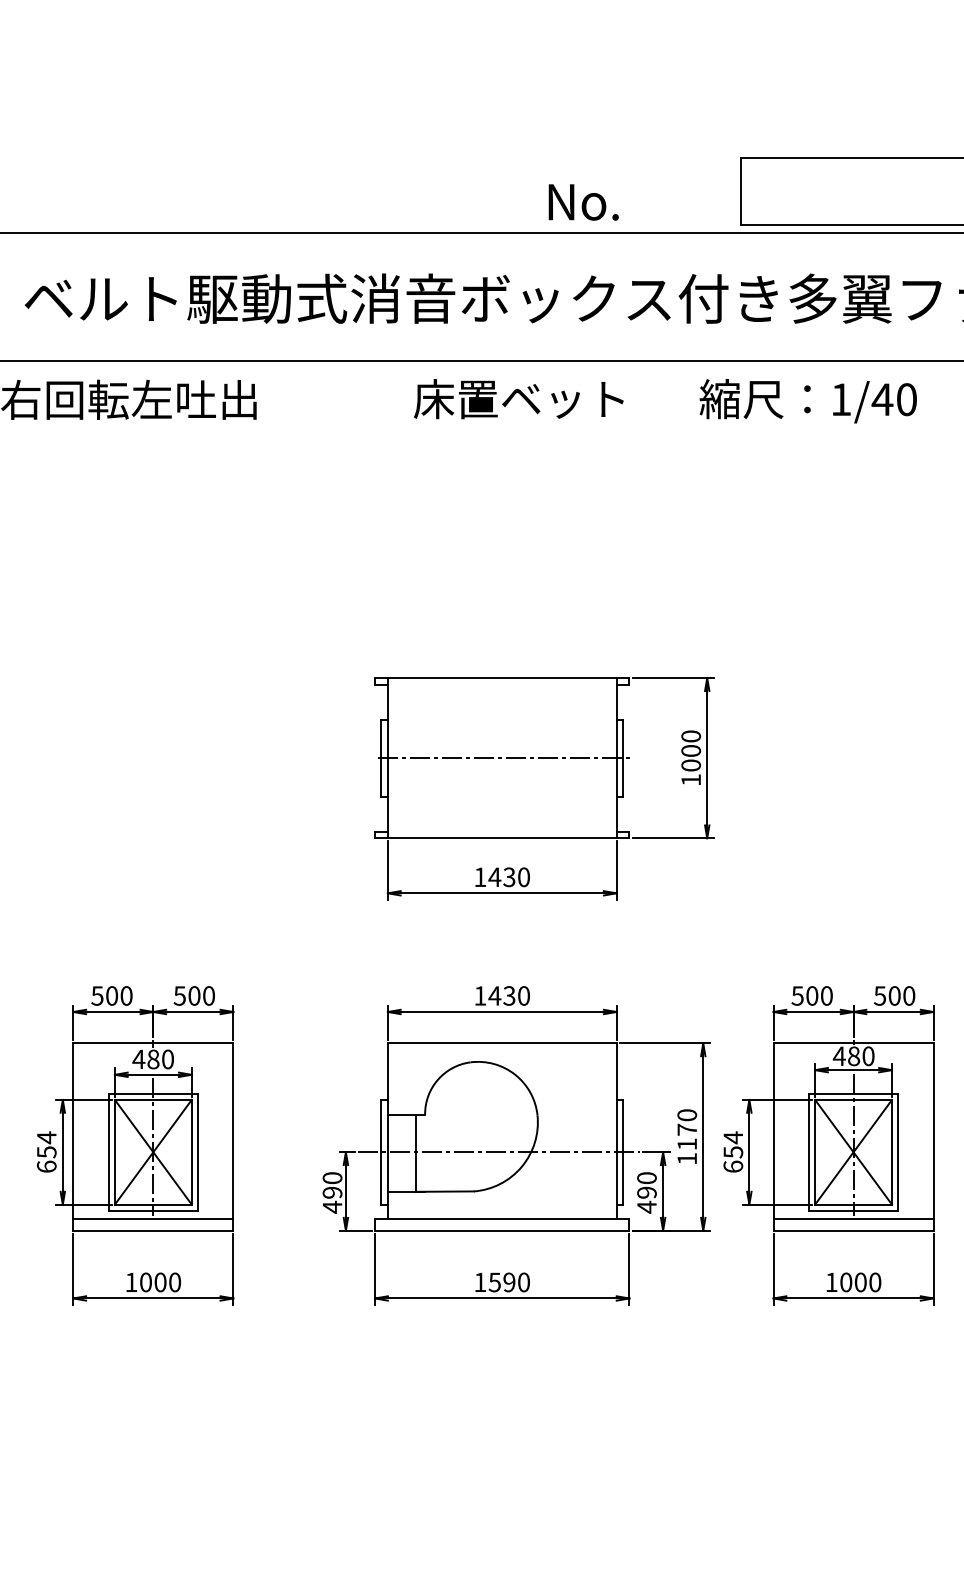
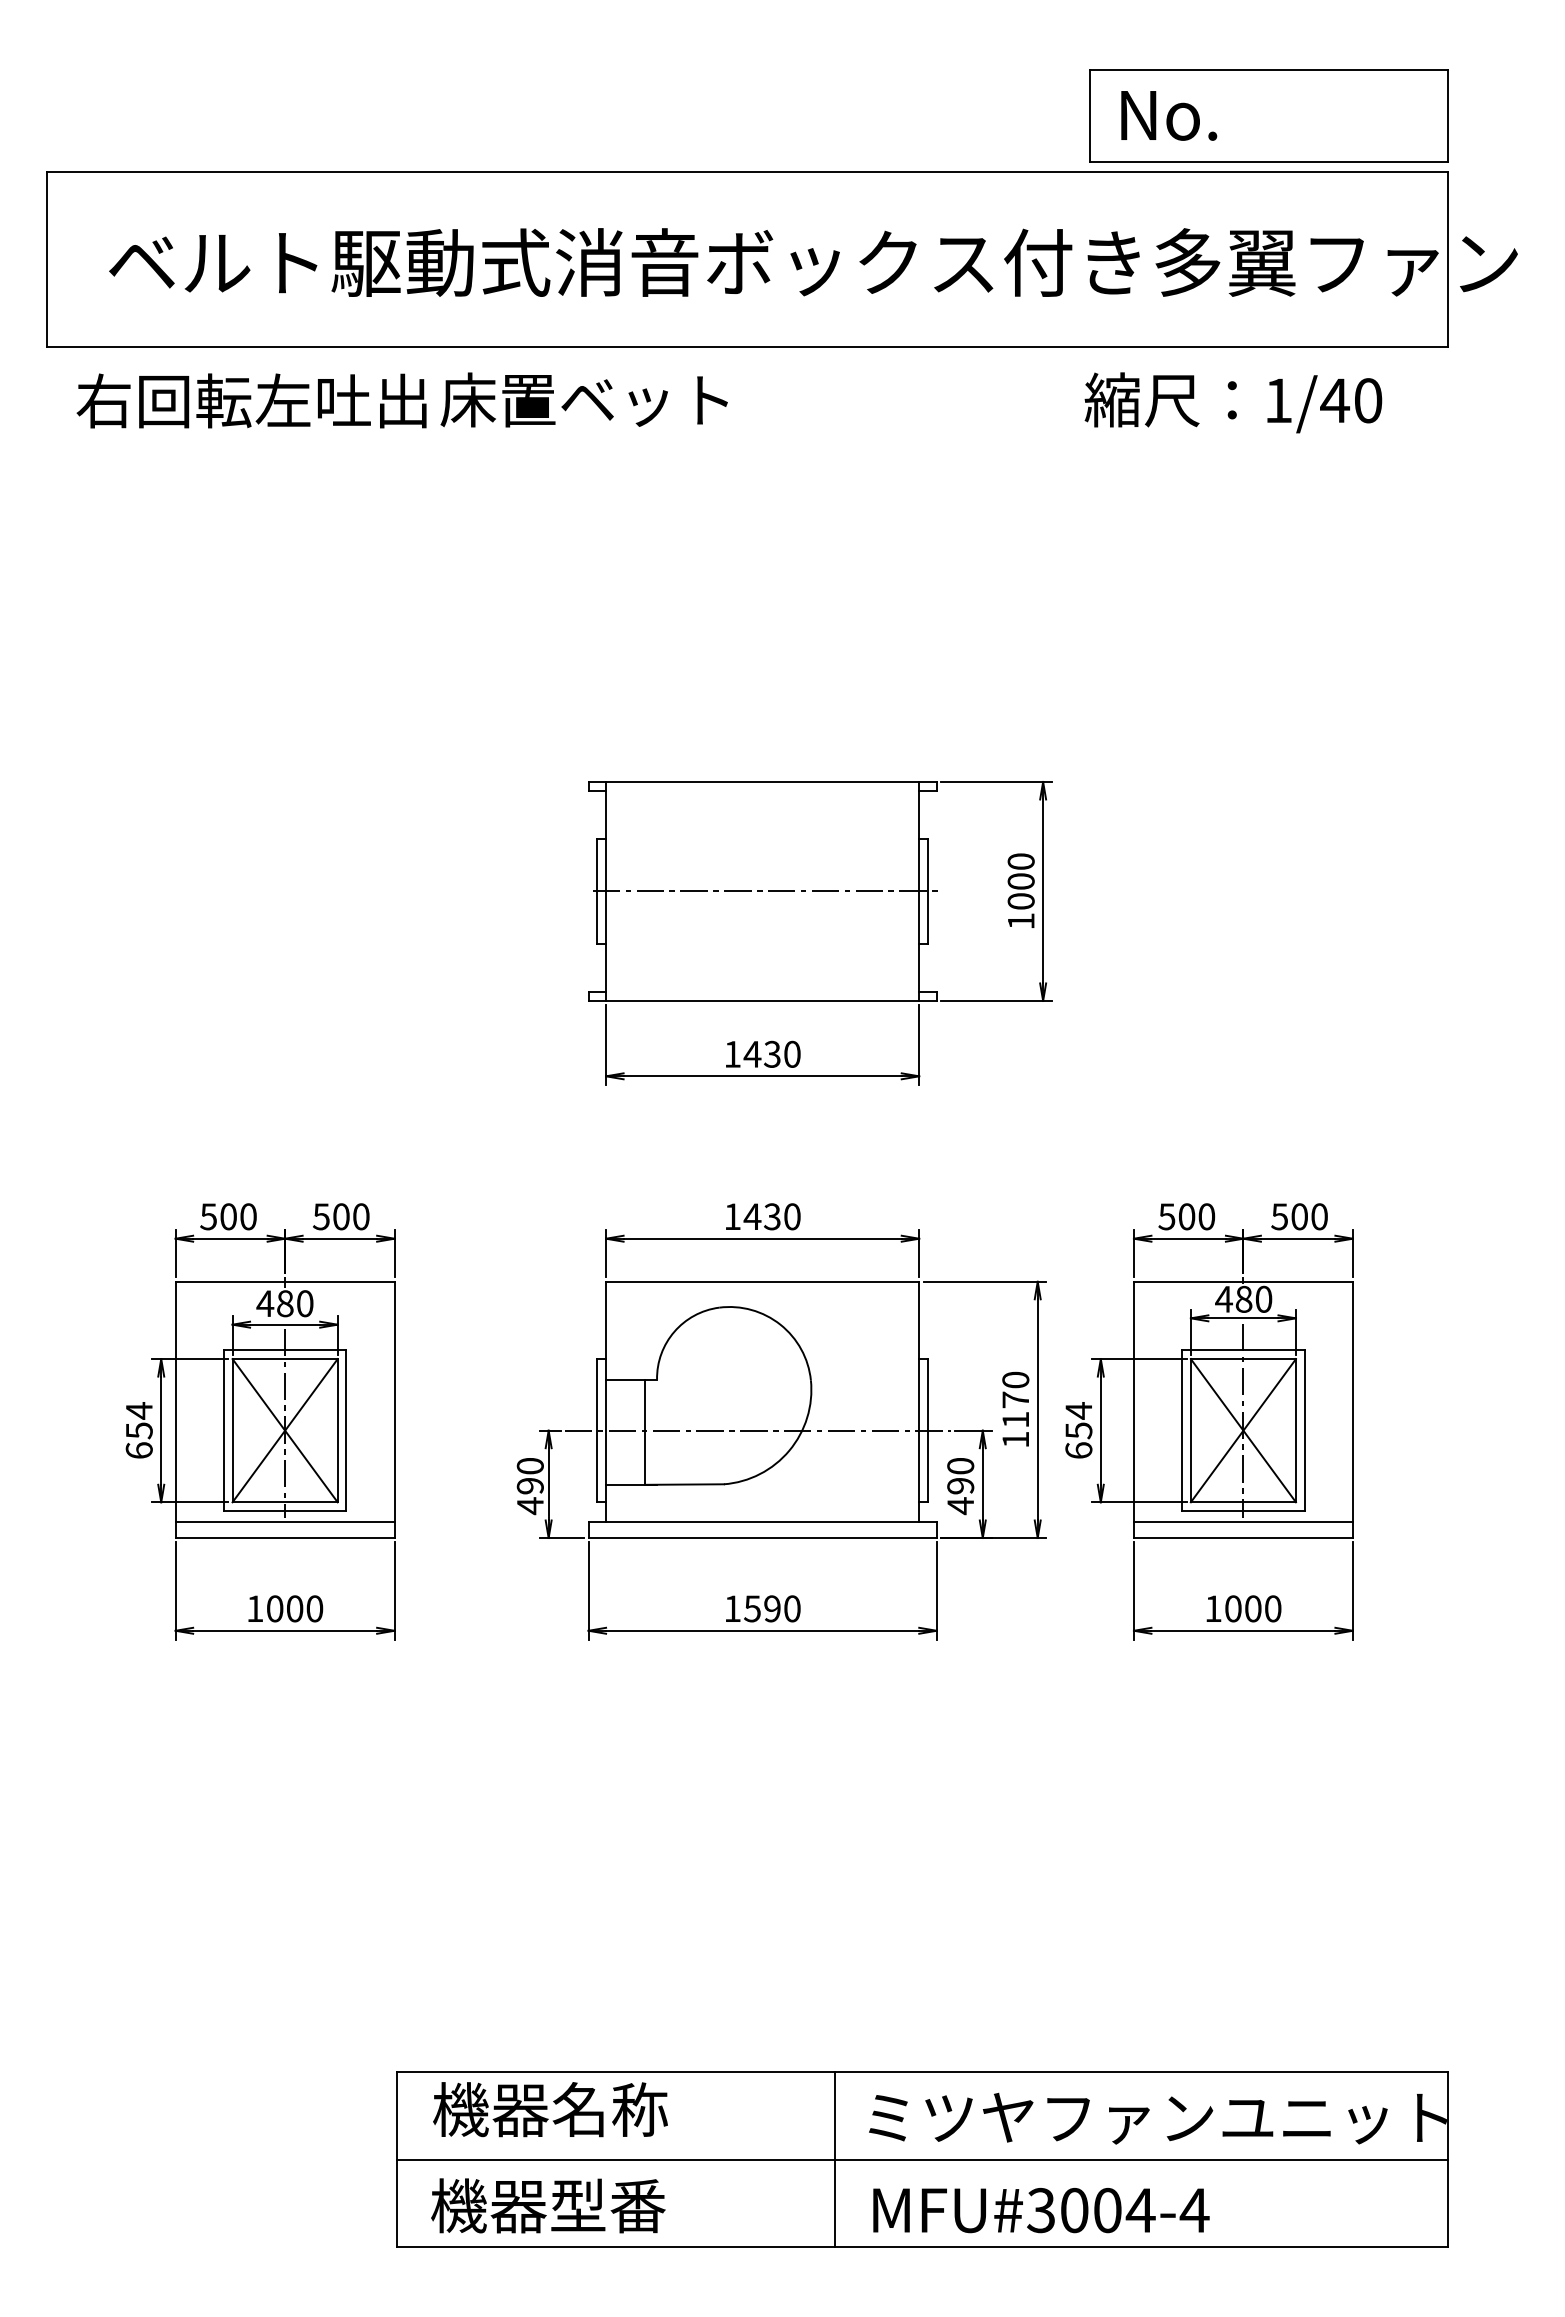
text: (583, 202) -> (1169, 115), moved
text: (518, 398) -> (583, 399), moved
text: (808, 400) -> (1233, 402), moved

